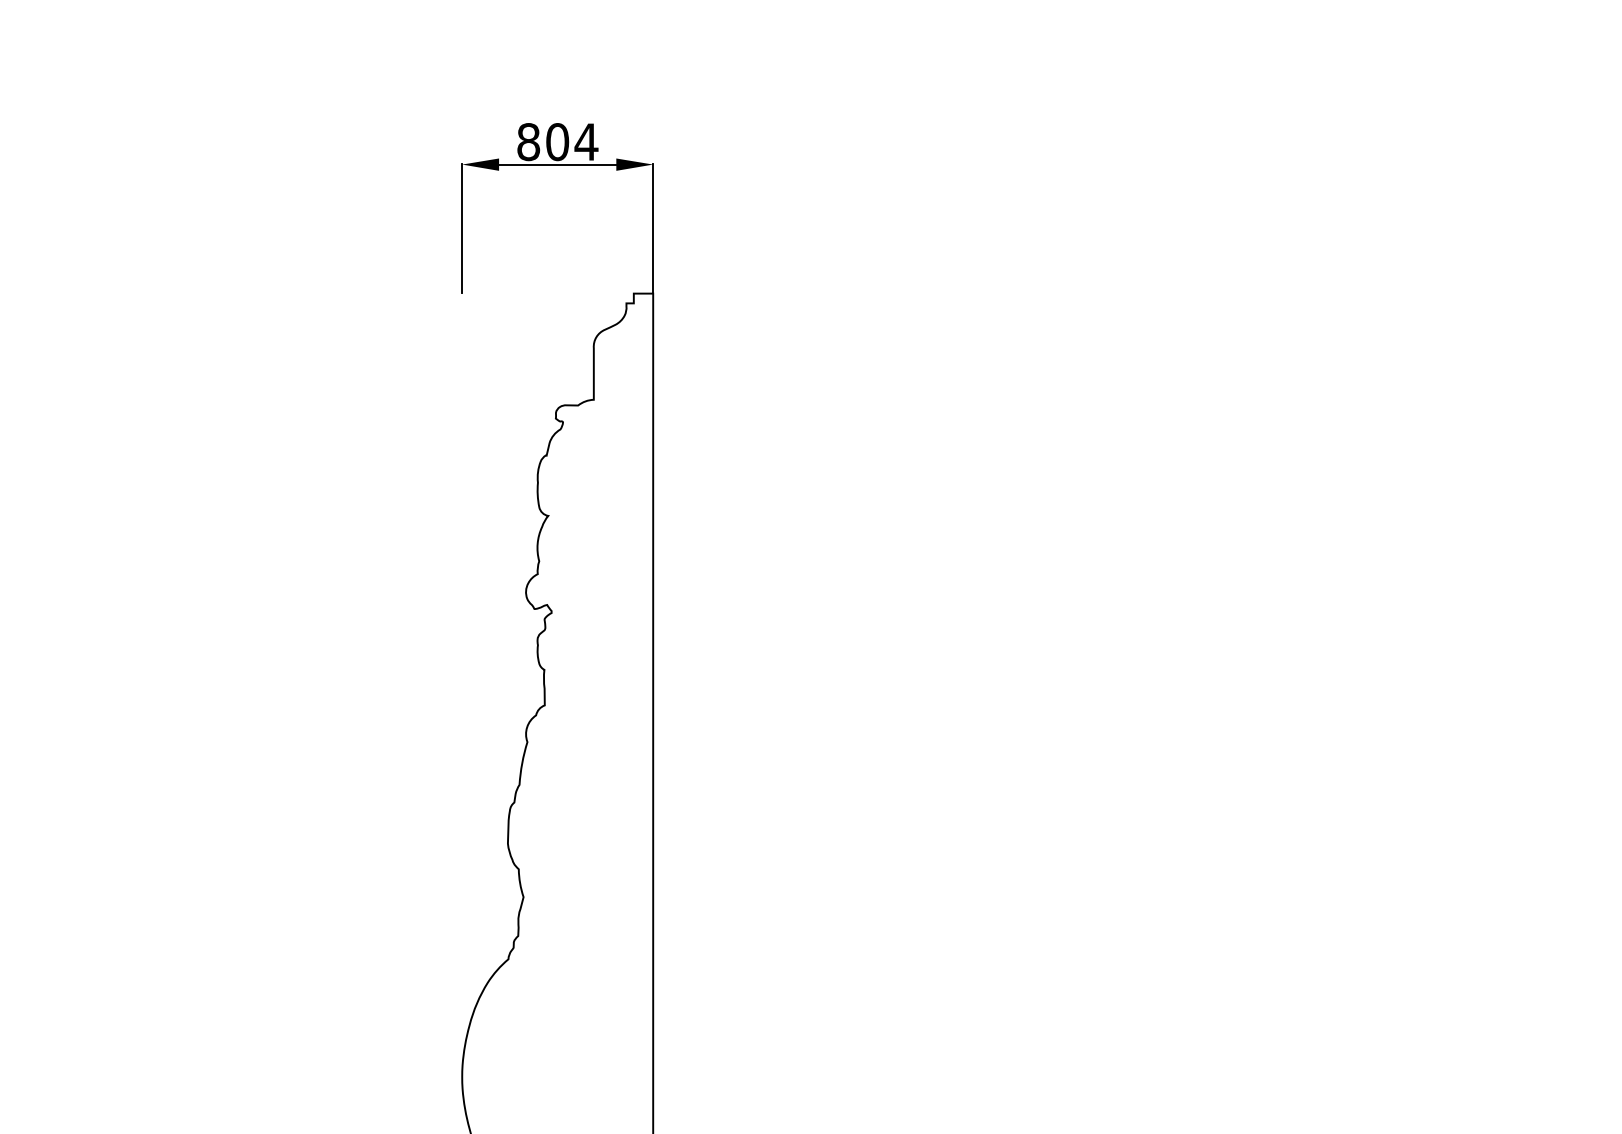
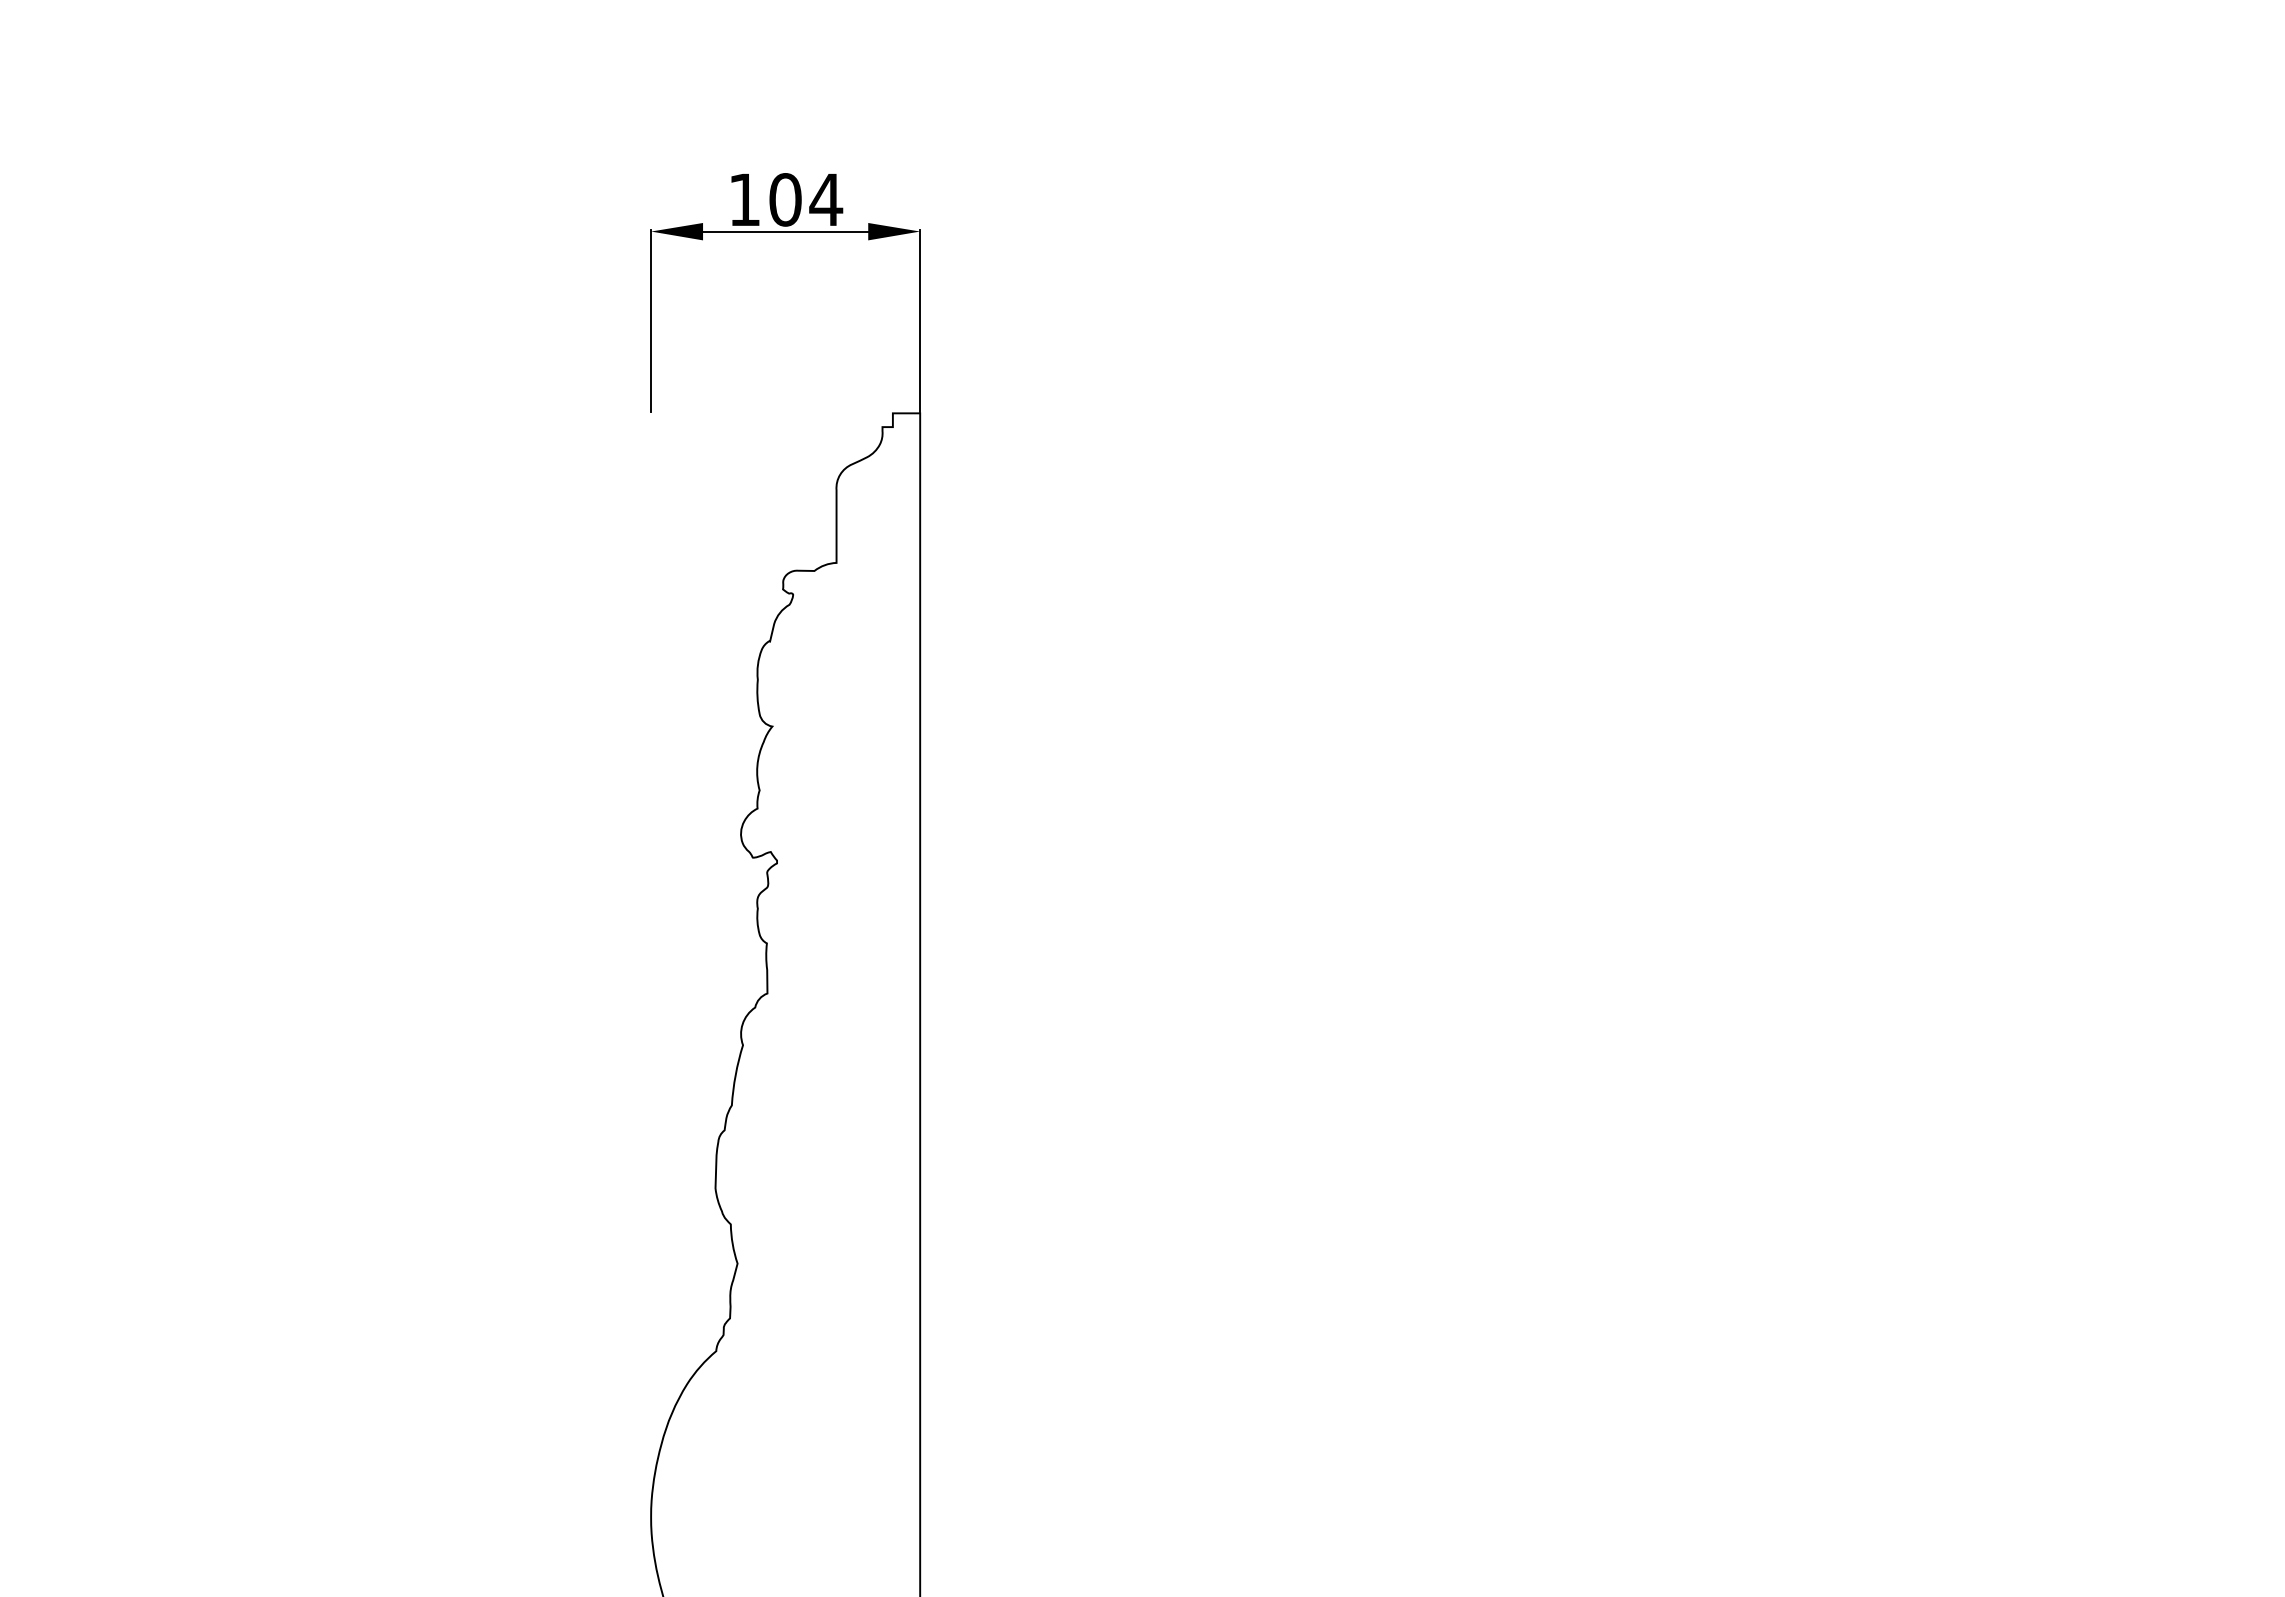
text: (528, 141) -> (744, 199), 804 -> 104

